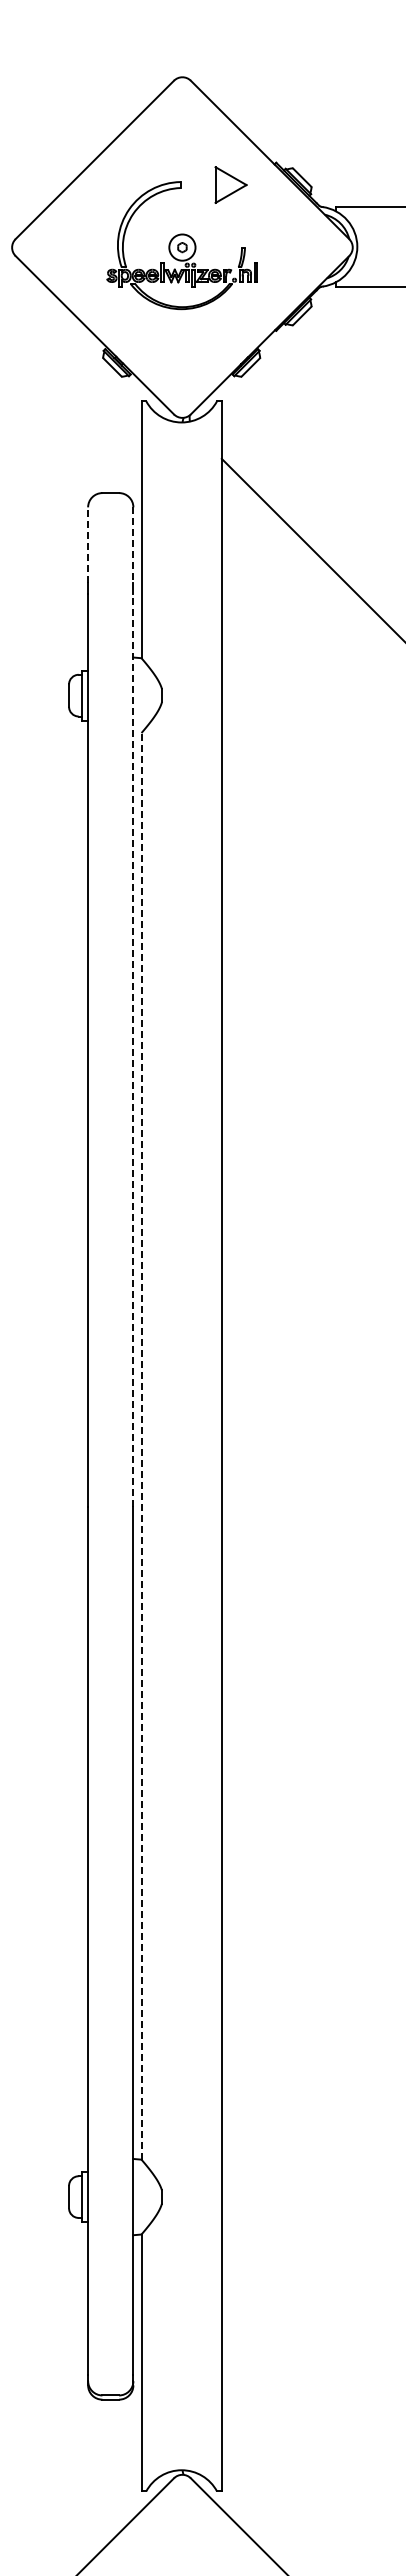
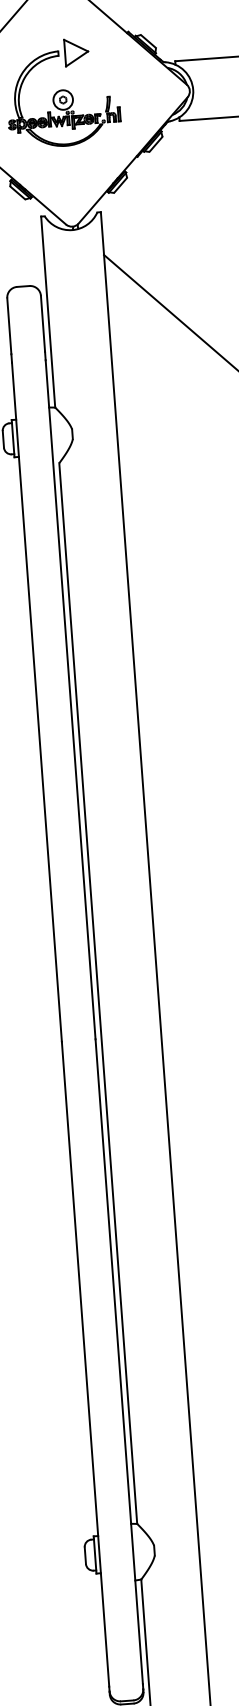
part: (230, 184) -> (76, 51), moved
line: (88, 544) -> (9, 325), dashed -> solid
line: (133, 544) -> (43, 323), dashed -> solid
line: (133, 1050) -> (70, 699), dashed -> solid
line: (141, 1445) -> (98, 992), dashed -> solid

